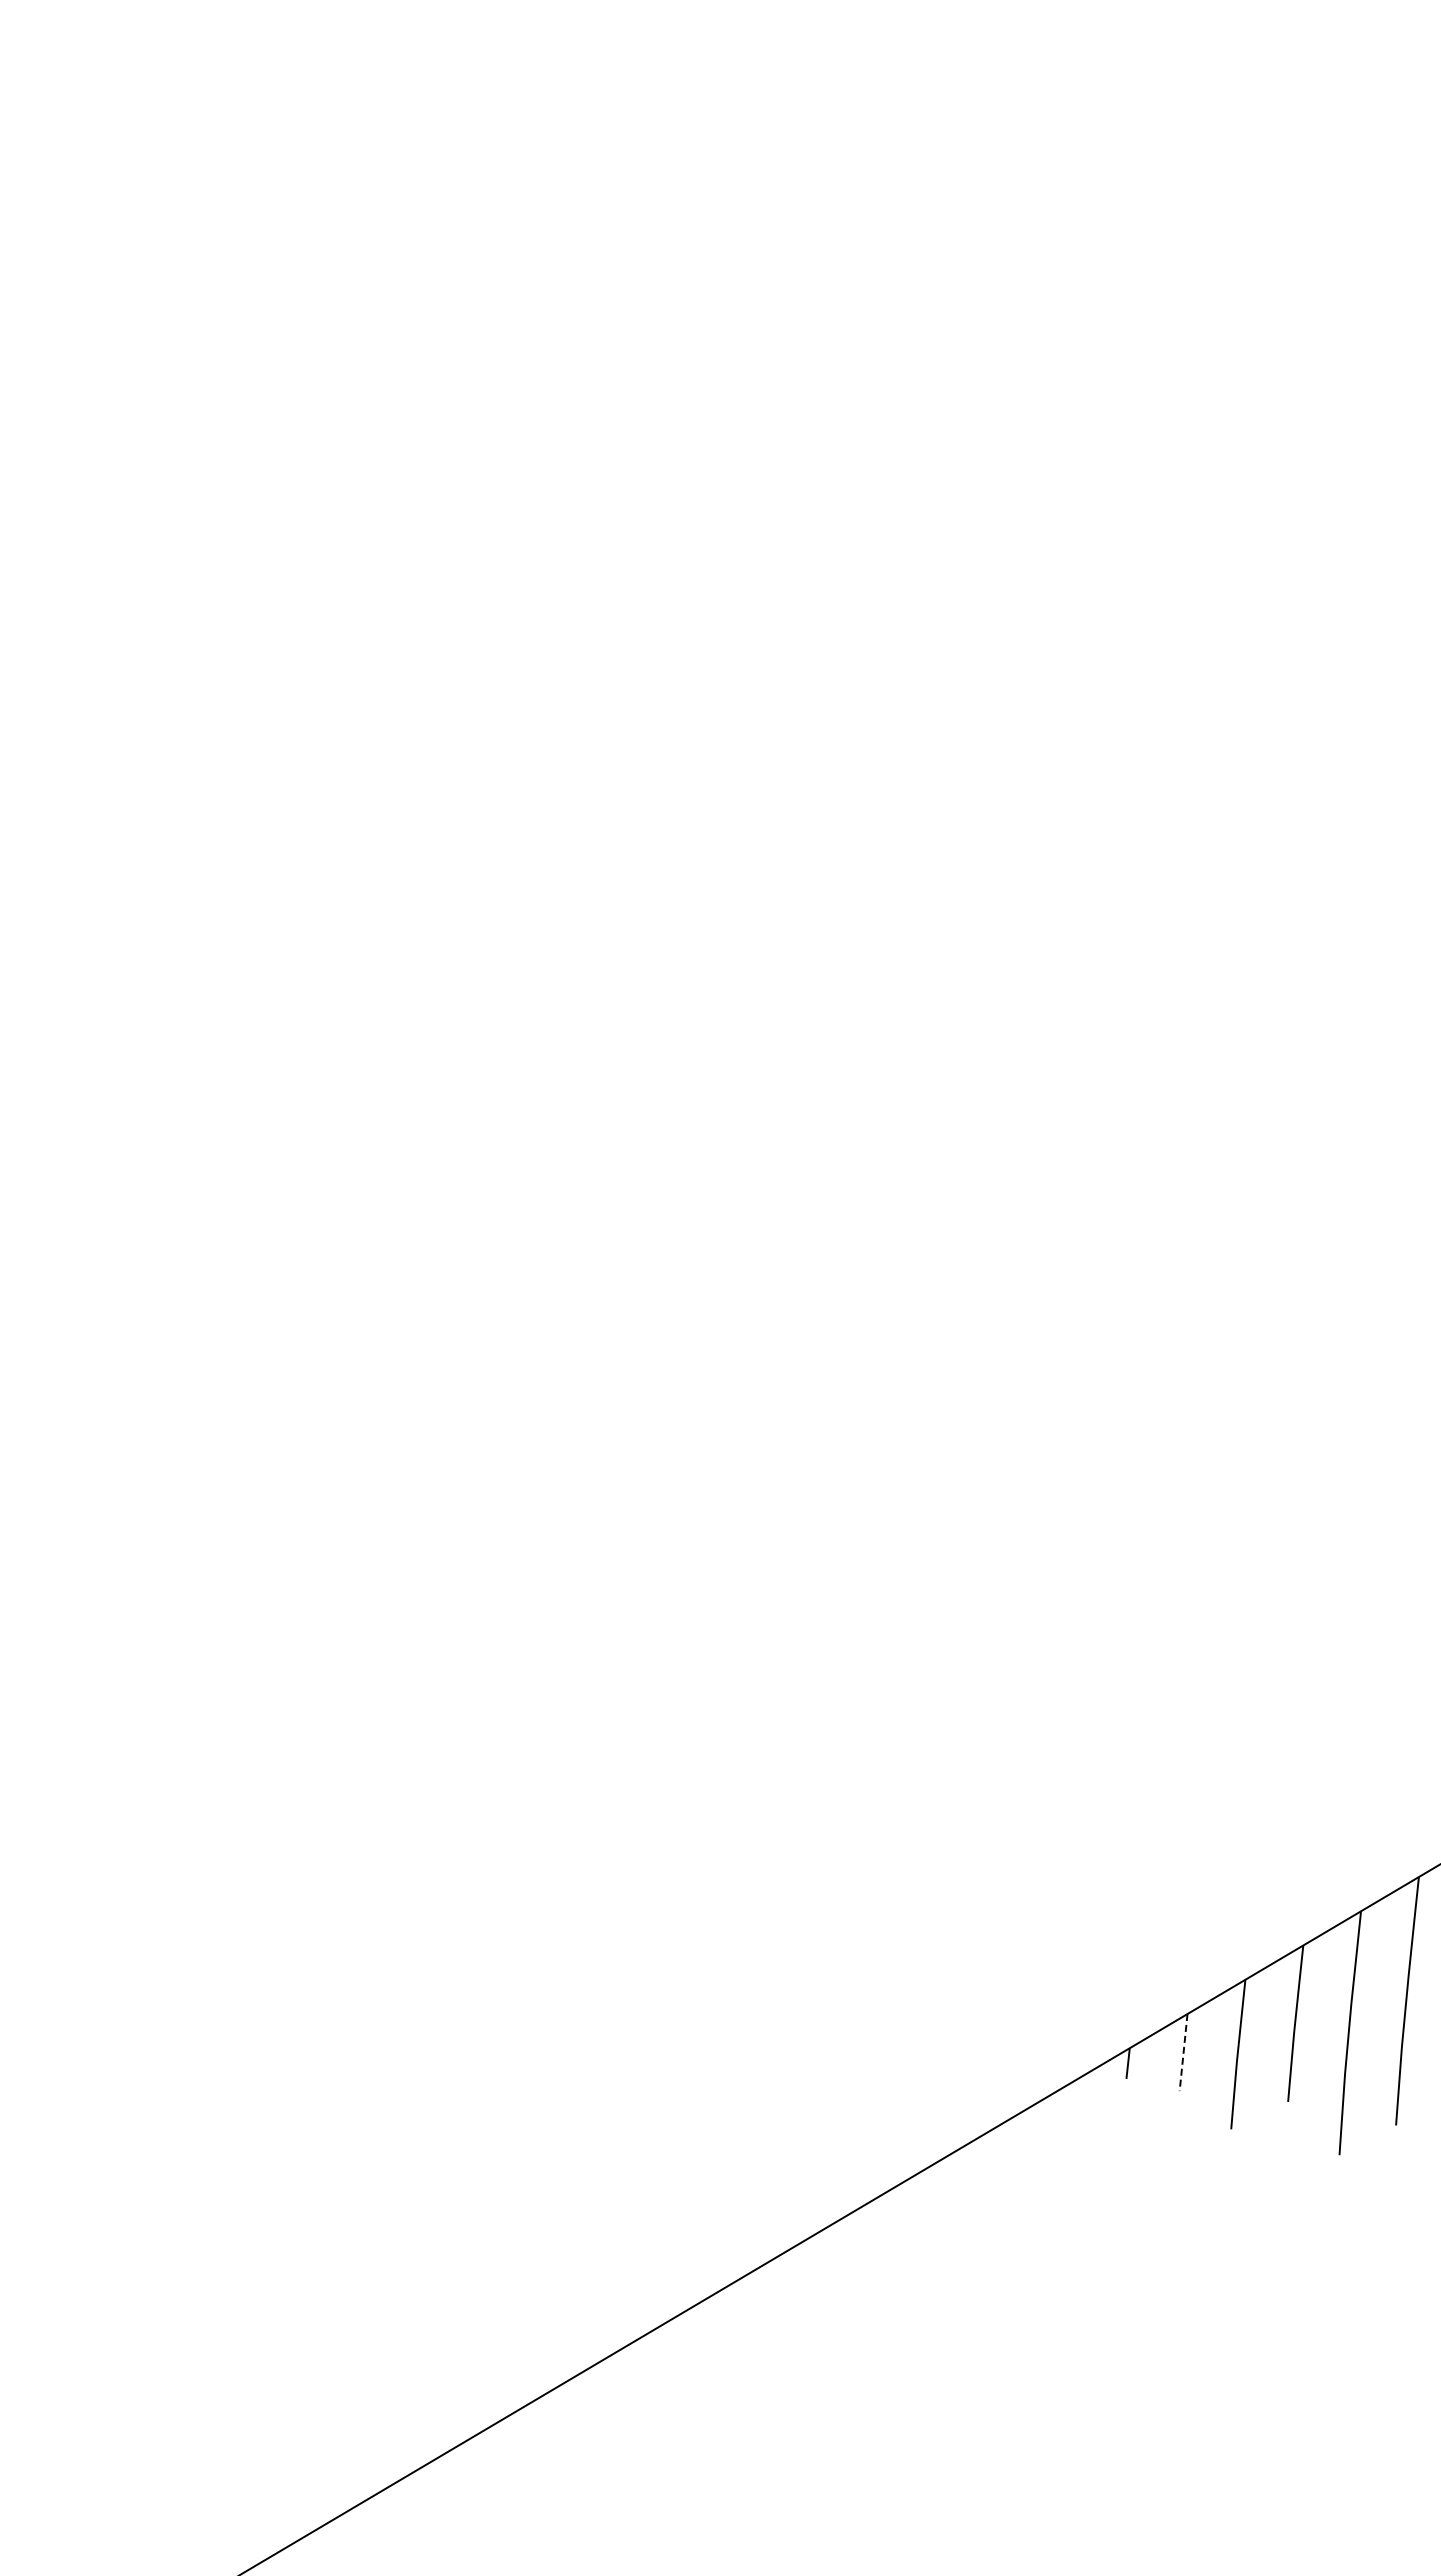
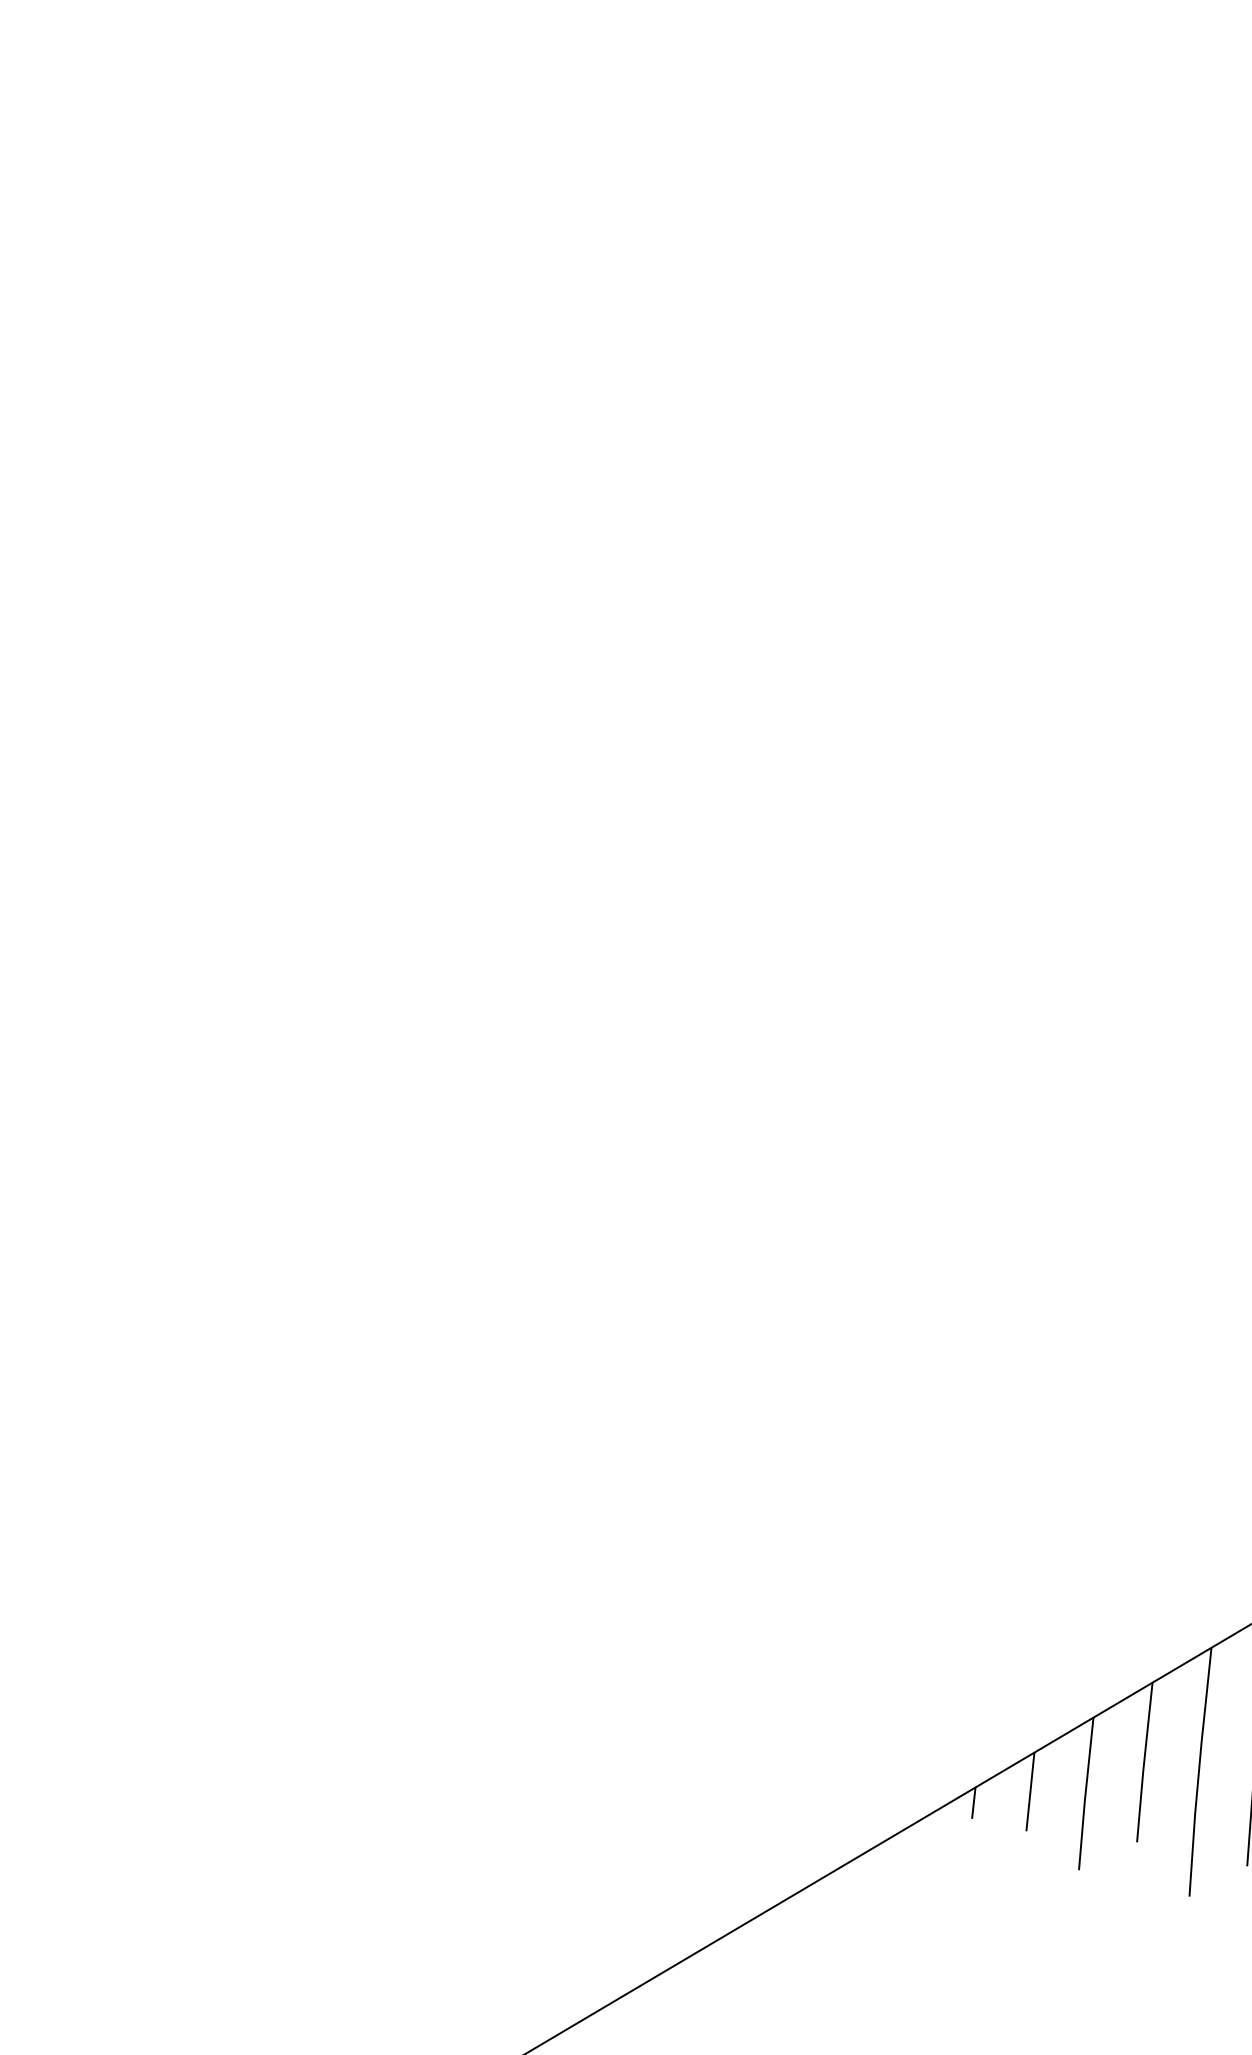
line: (1183, 2051) -> (1030, 1790), dashed -> solid

